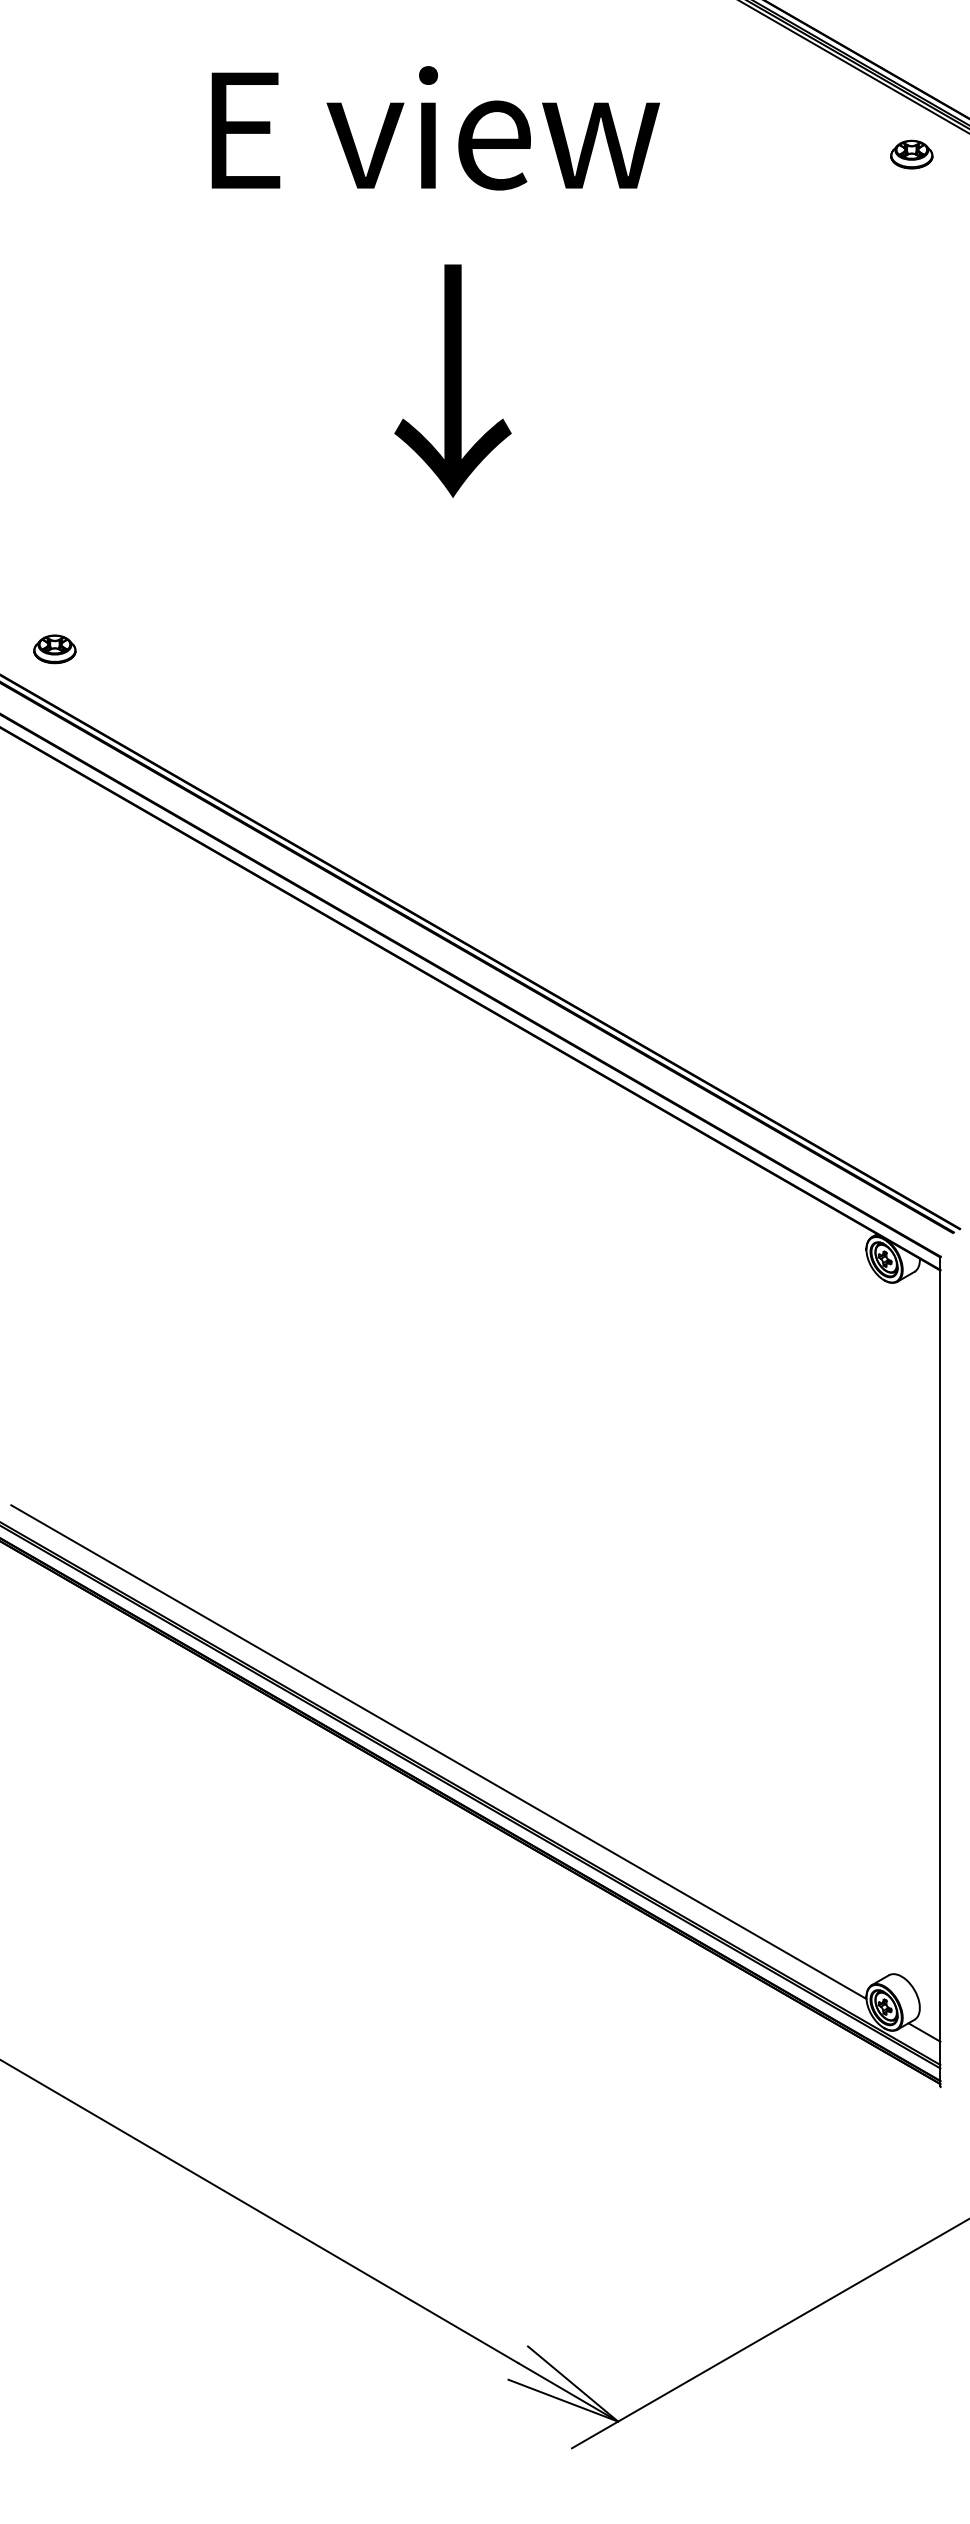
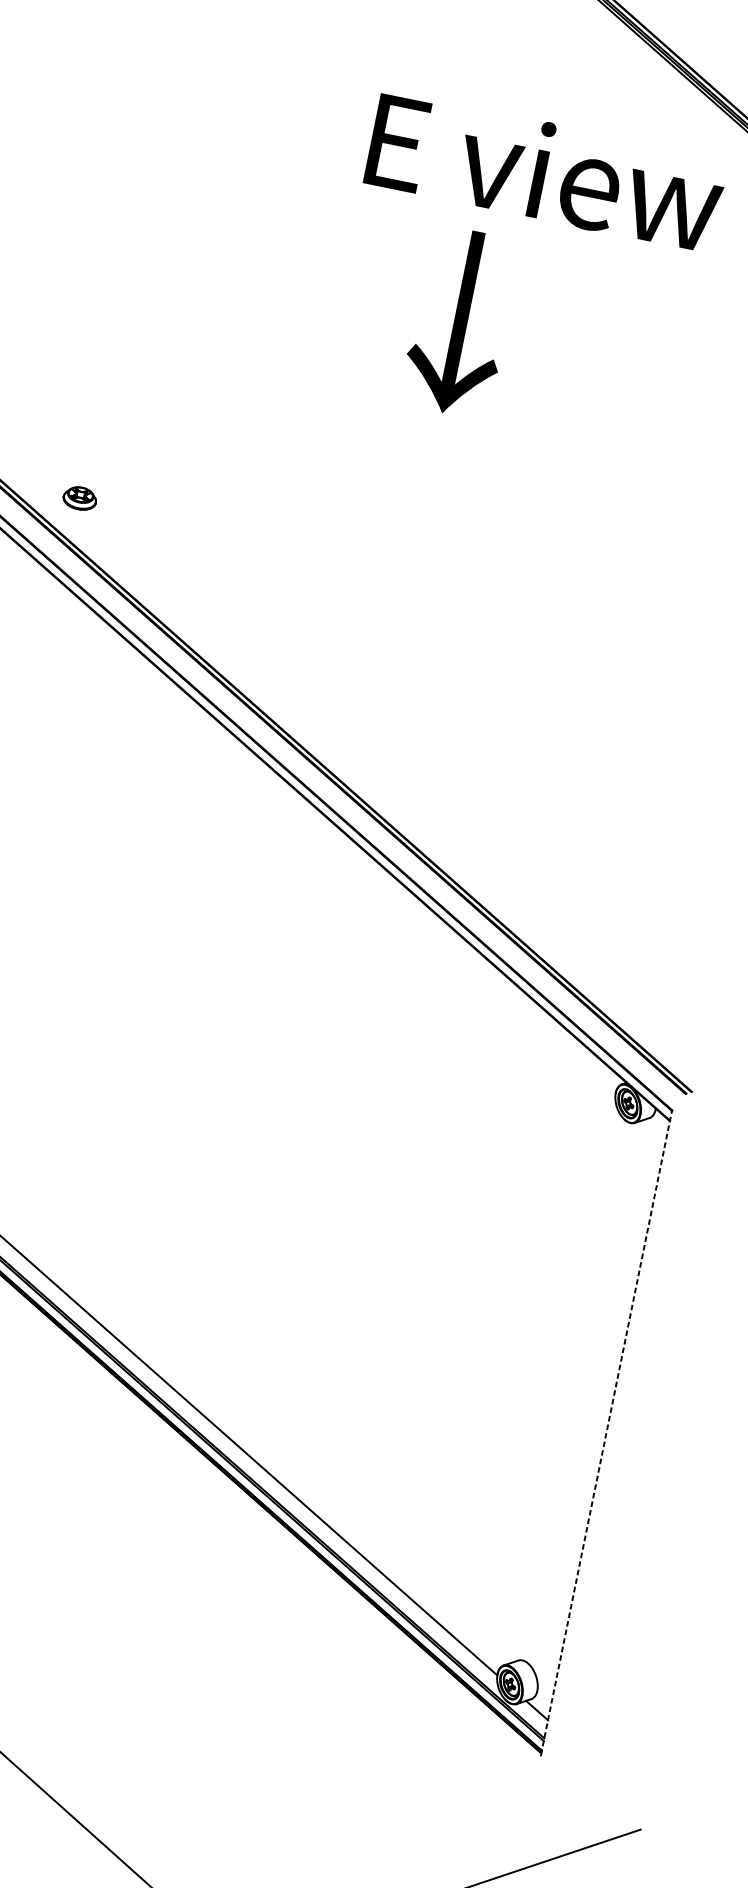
text: (435, 128) -> (545, 171), moved
text: (452, 380) -> (460, 321), moved
line: (940, 1671) -> (606, 1432), solid -> dashed

